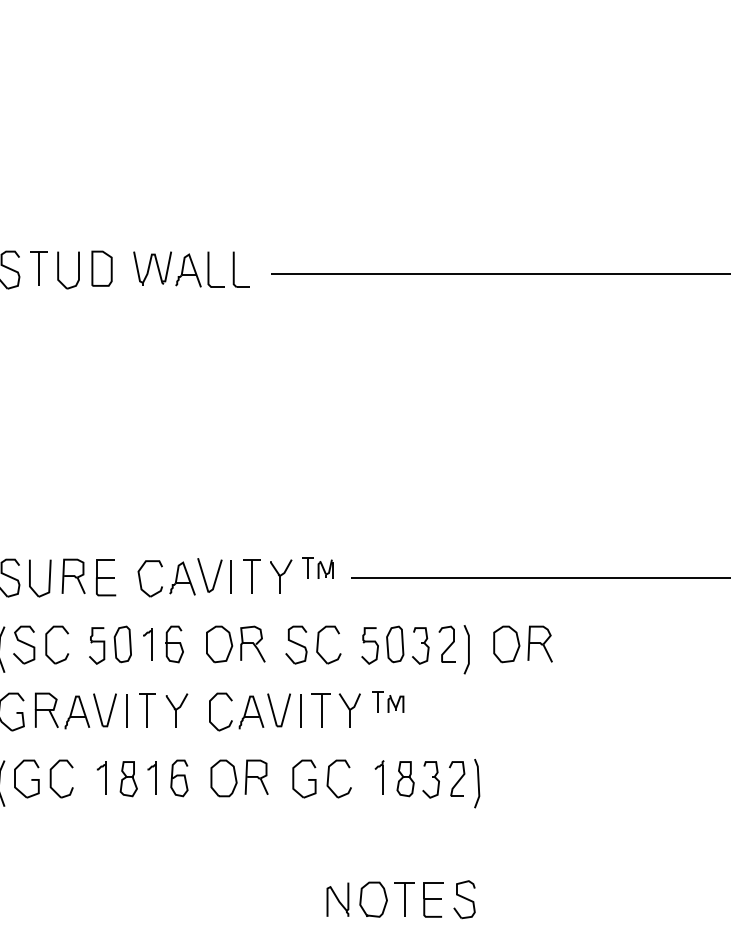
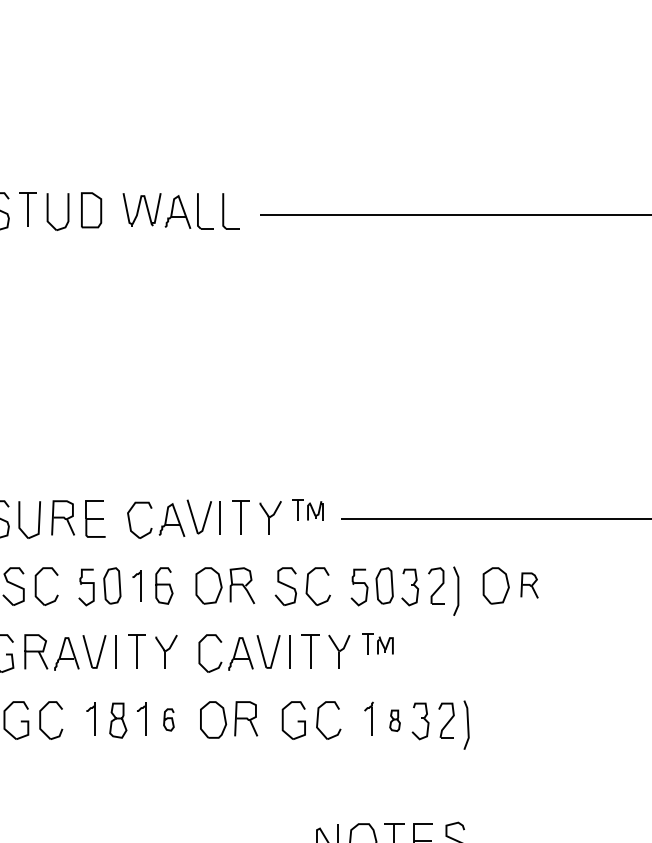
part: (539, 643) -> (528, 585), size x0.7
part: (179, 778) -> (168, 720), size x0.6
part: (405, 779) -> (394, 721), size x0.6

